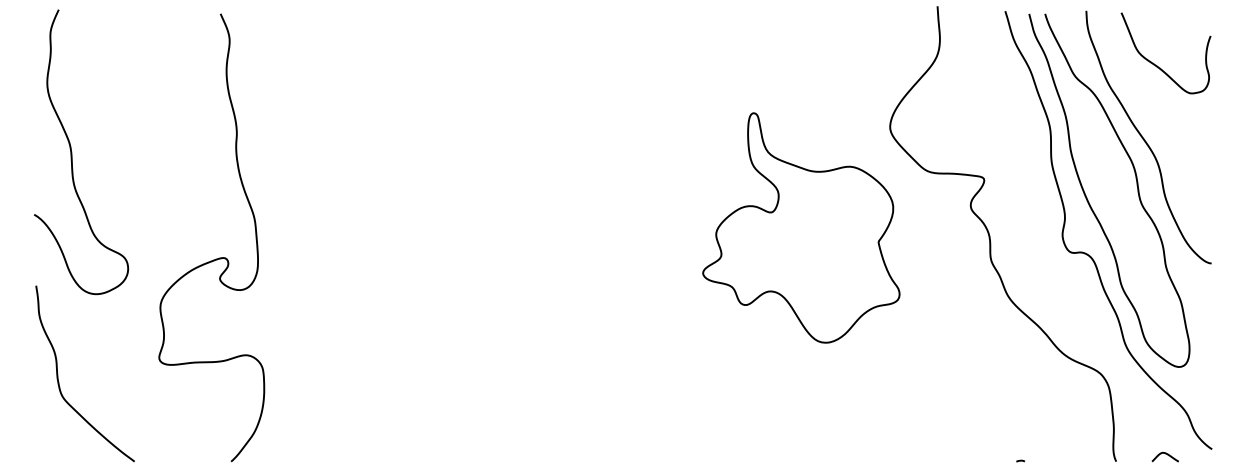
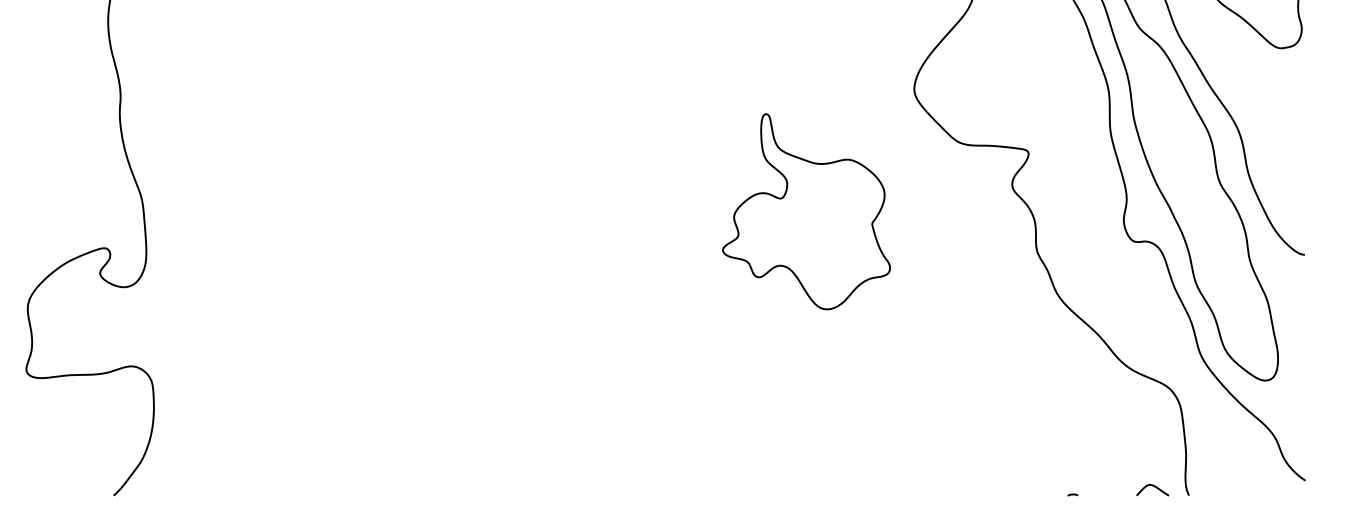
part: (801, 227) -> (806, 211), size x0.7
curve: (1165, 454) -> (1152, 486), moved

